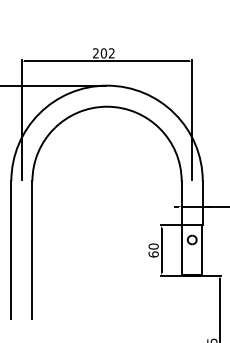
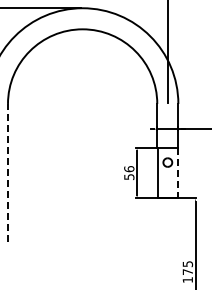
line: (32, 249) -> (8, 172), solid -> dashed
text: (153, 250) -> (129, 173), 60 -> 56
line: (202, 250) -> (178, 173), solid -> dashed

